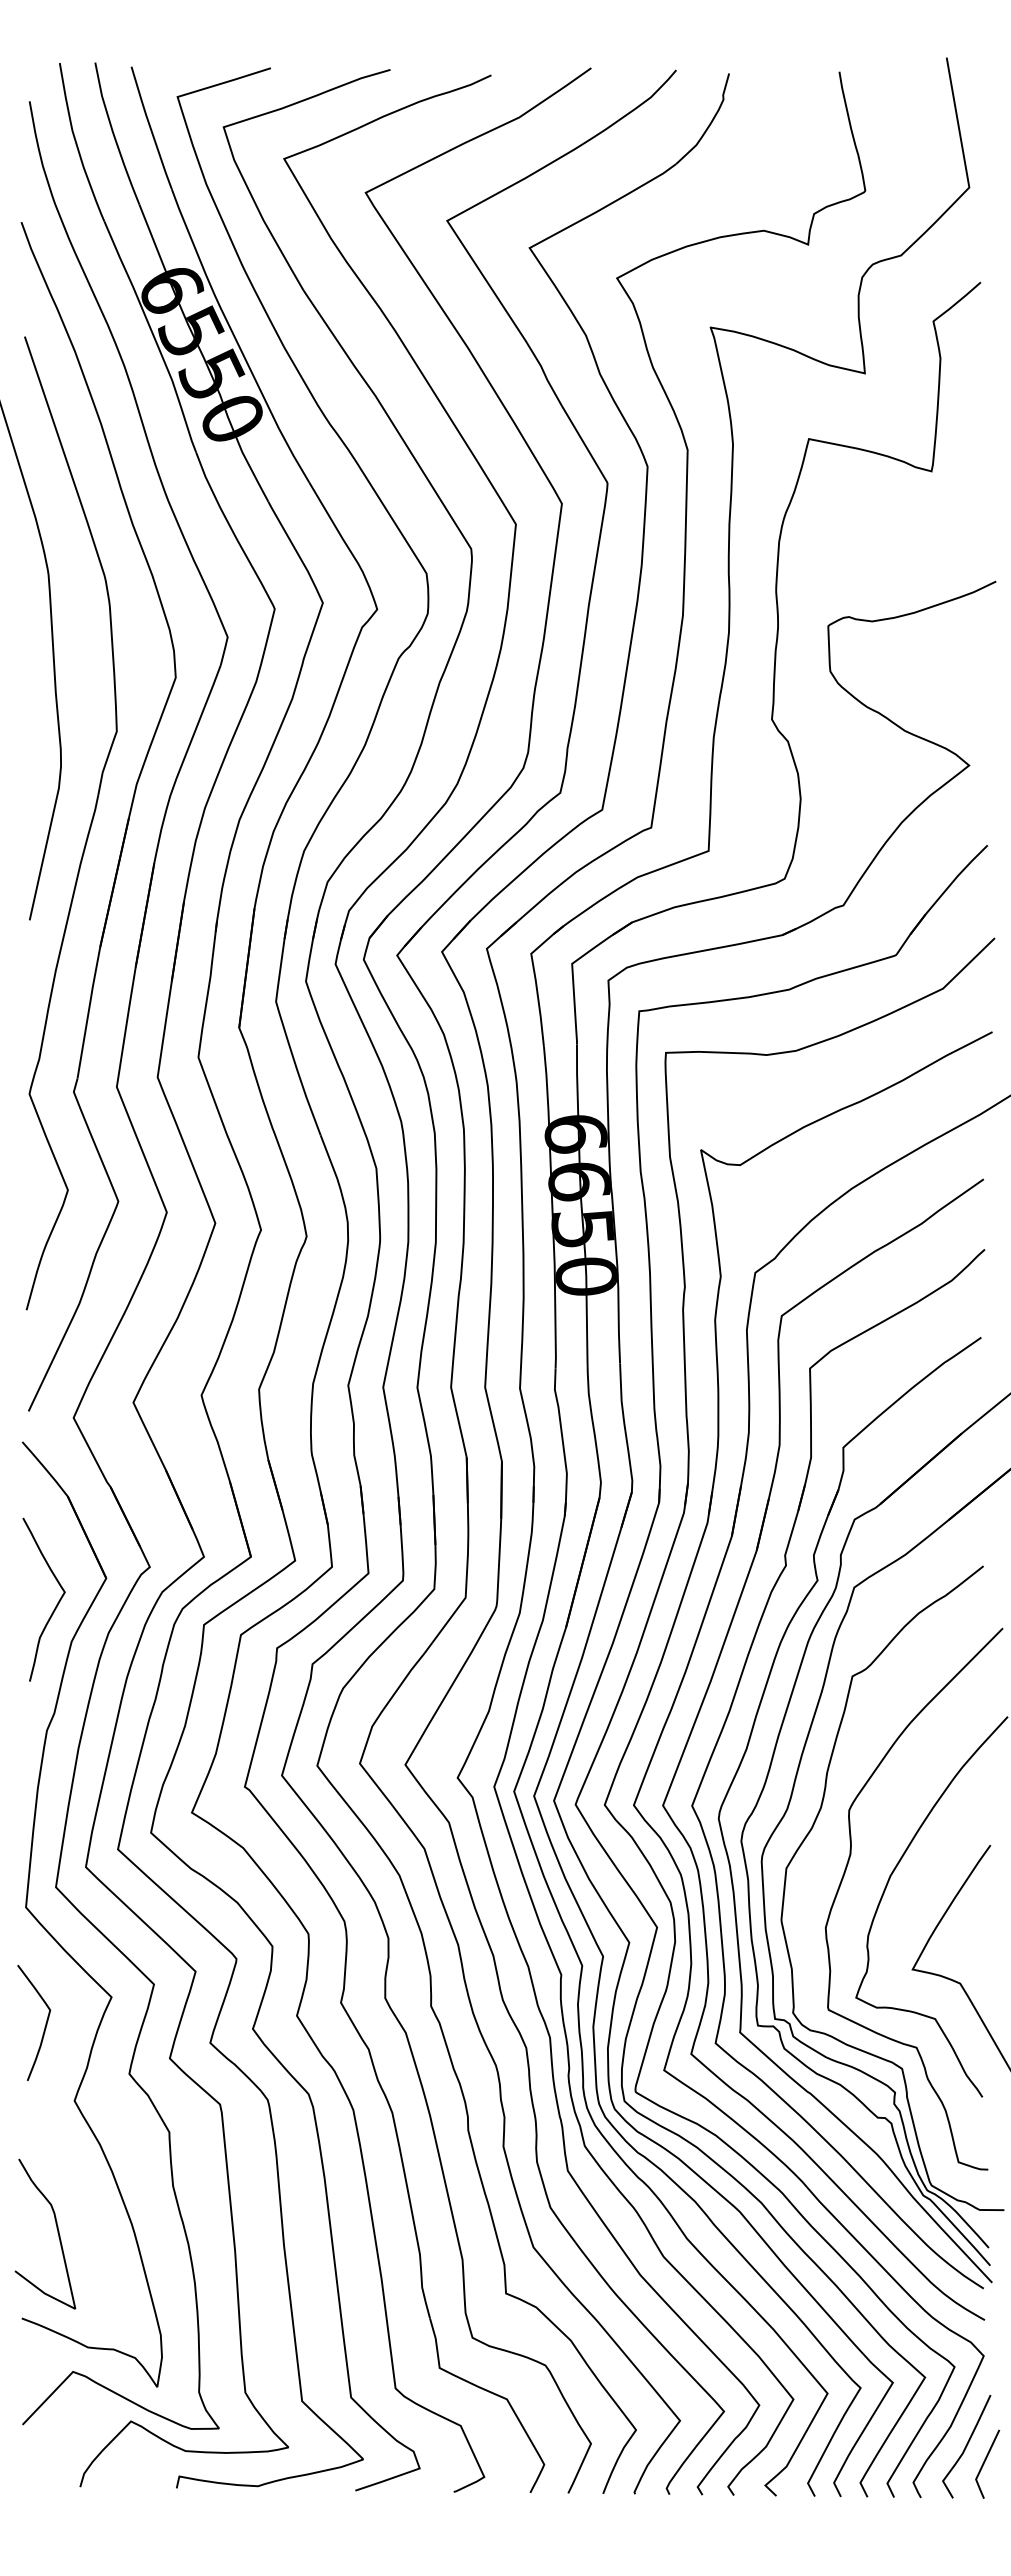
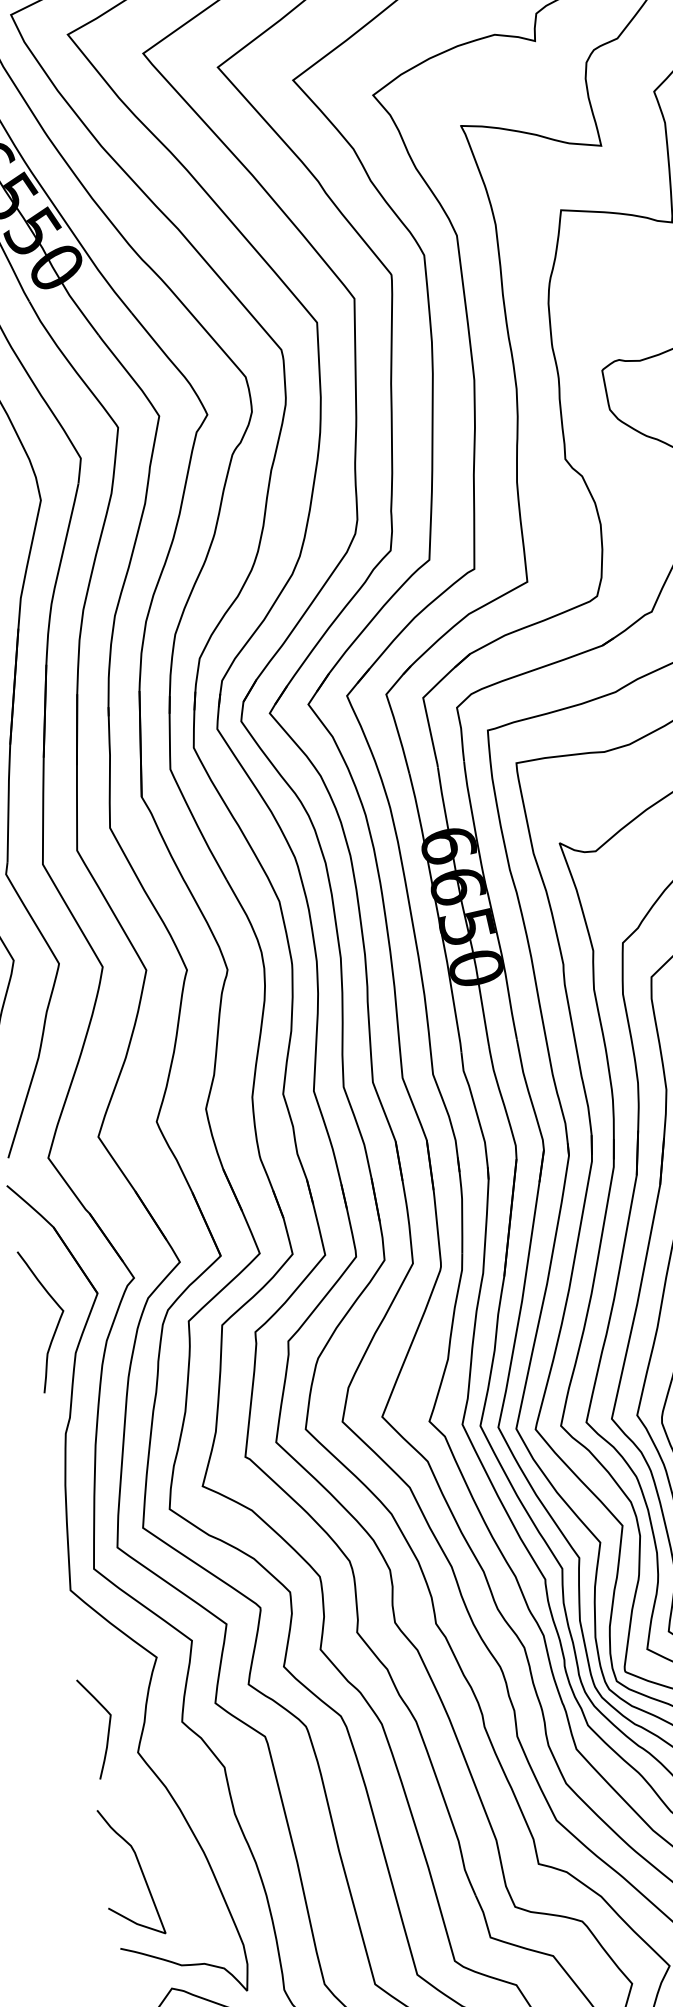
curve: (45, 2023) -> (108, 1727), moved

